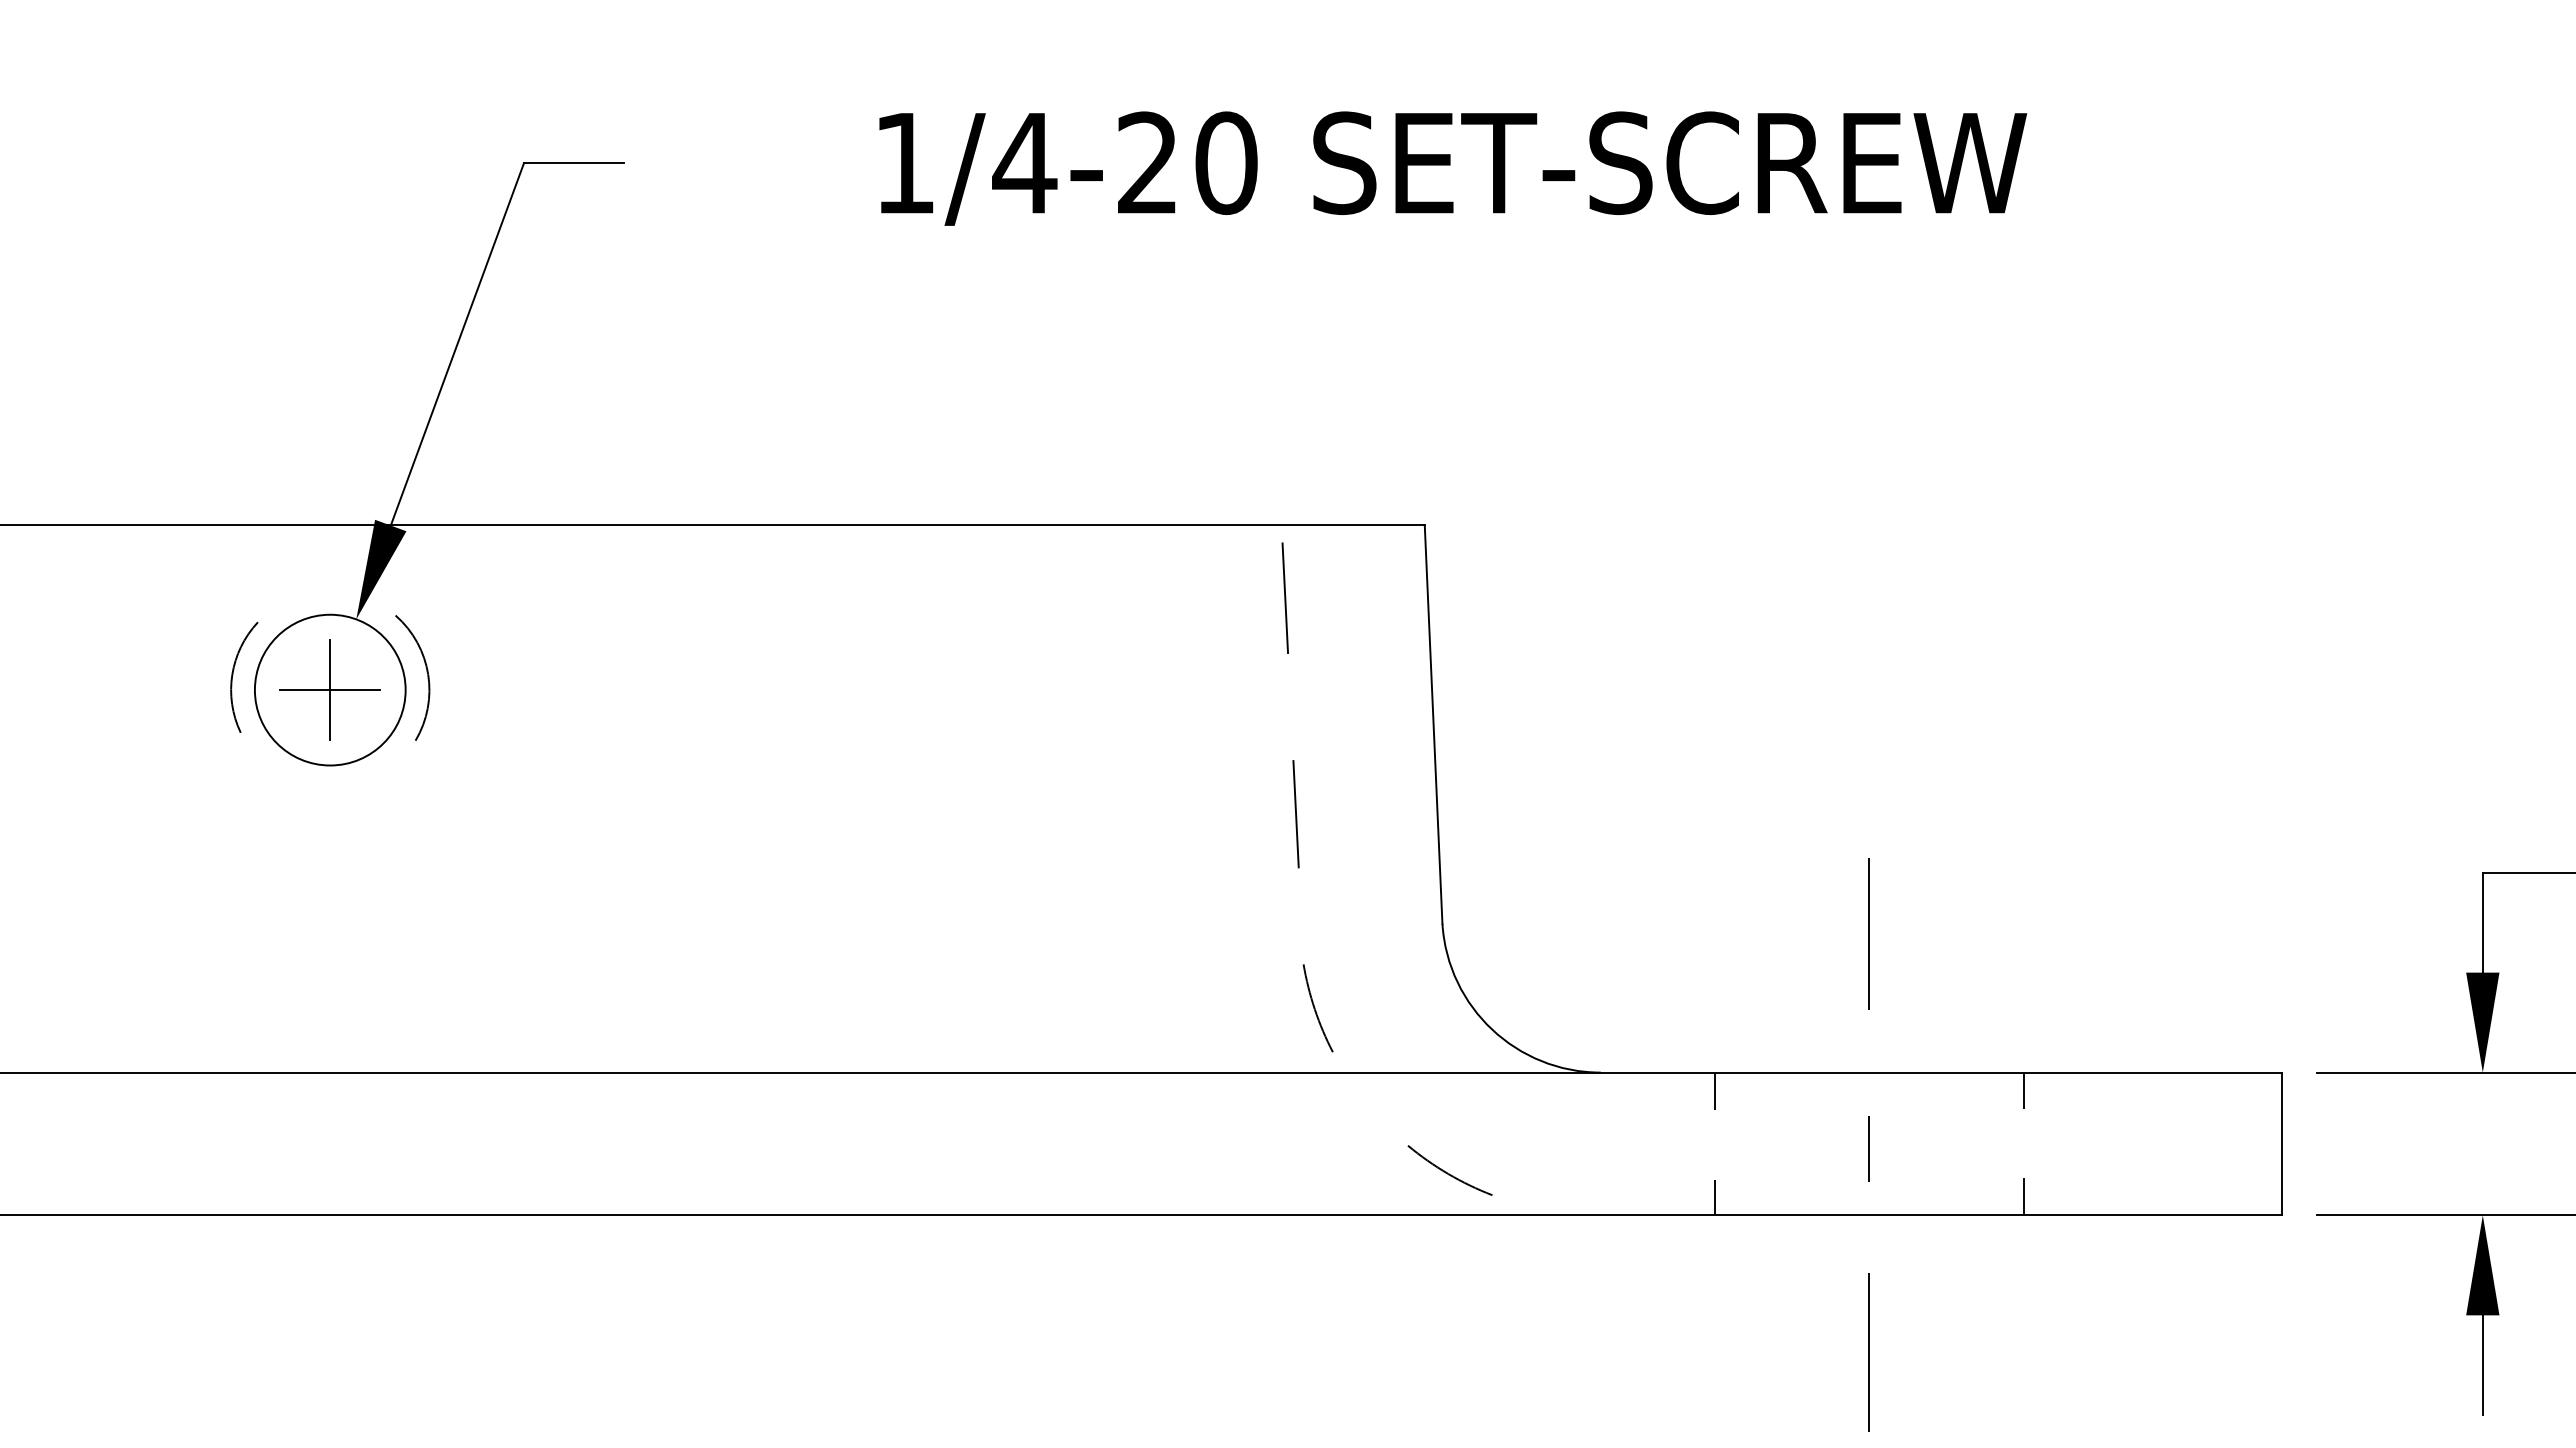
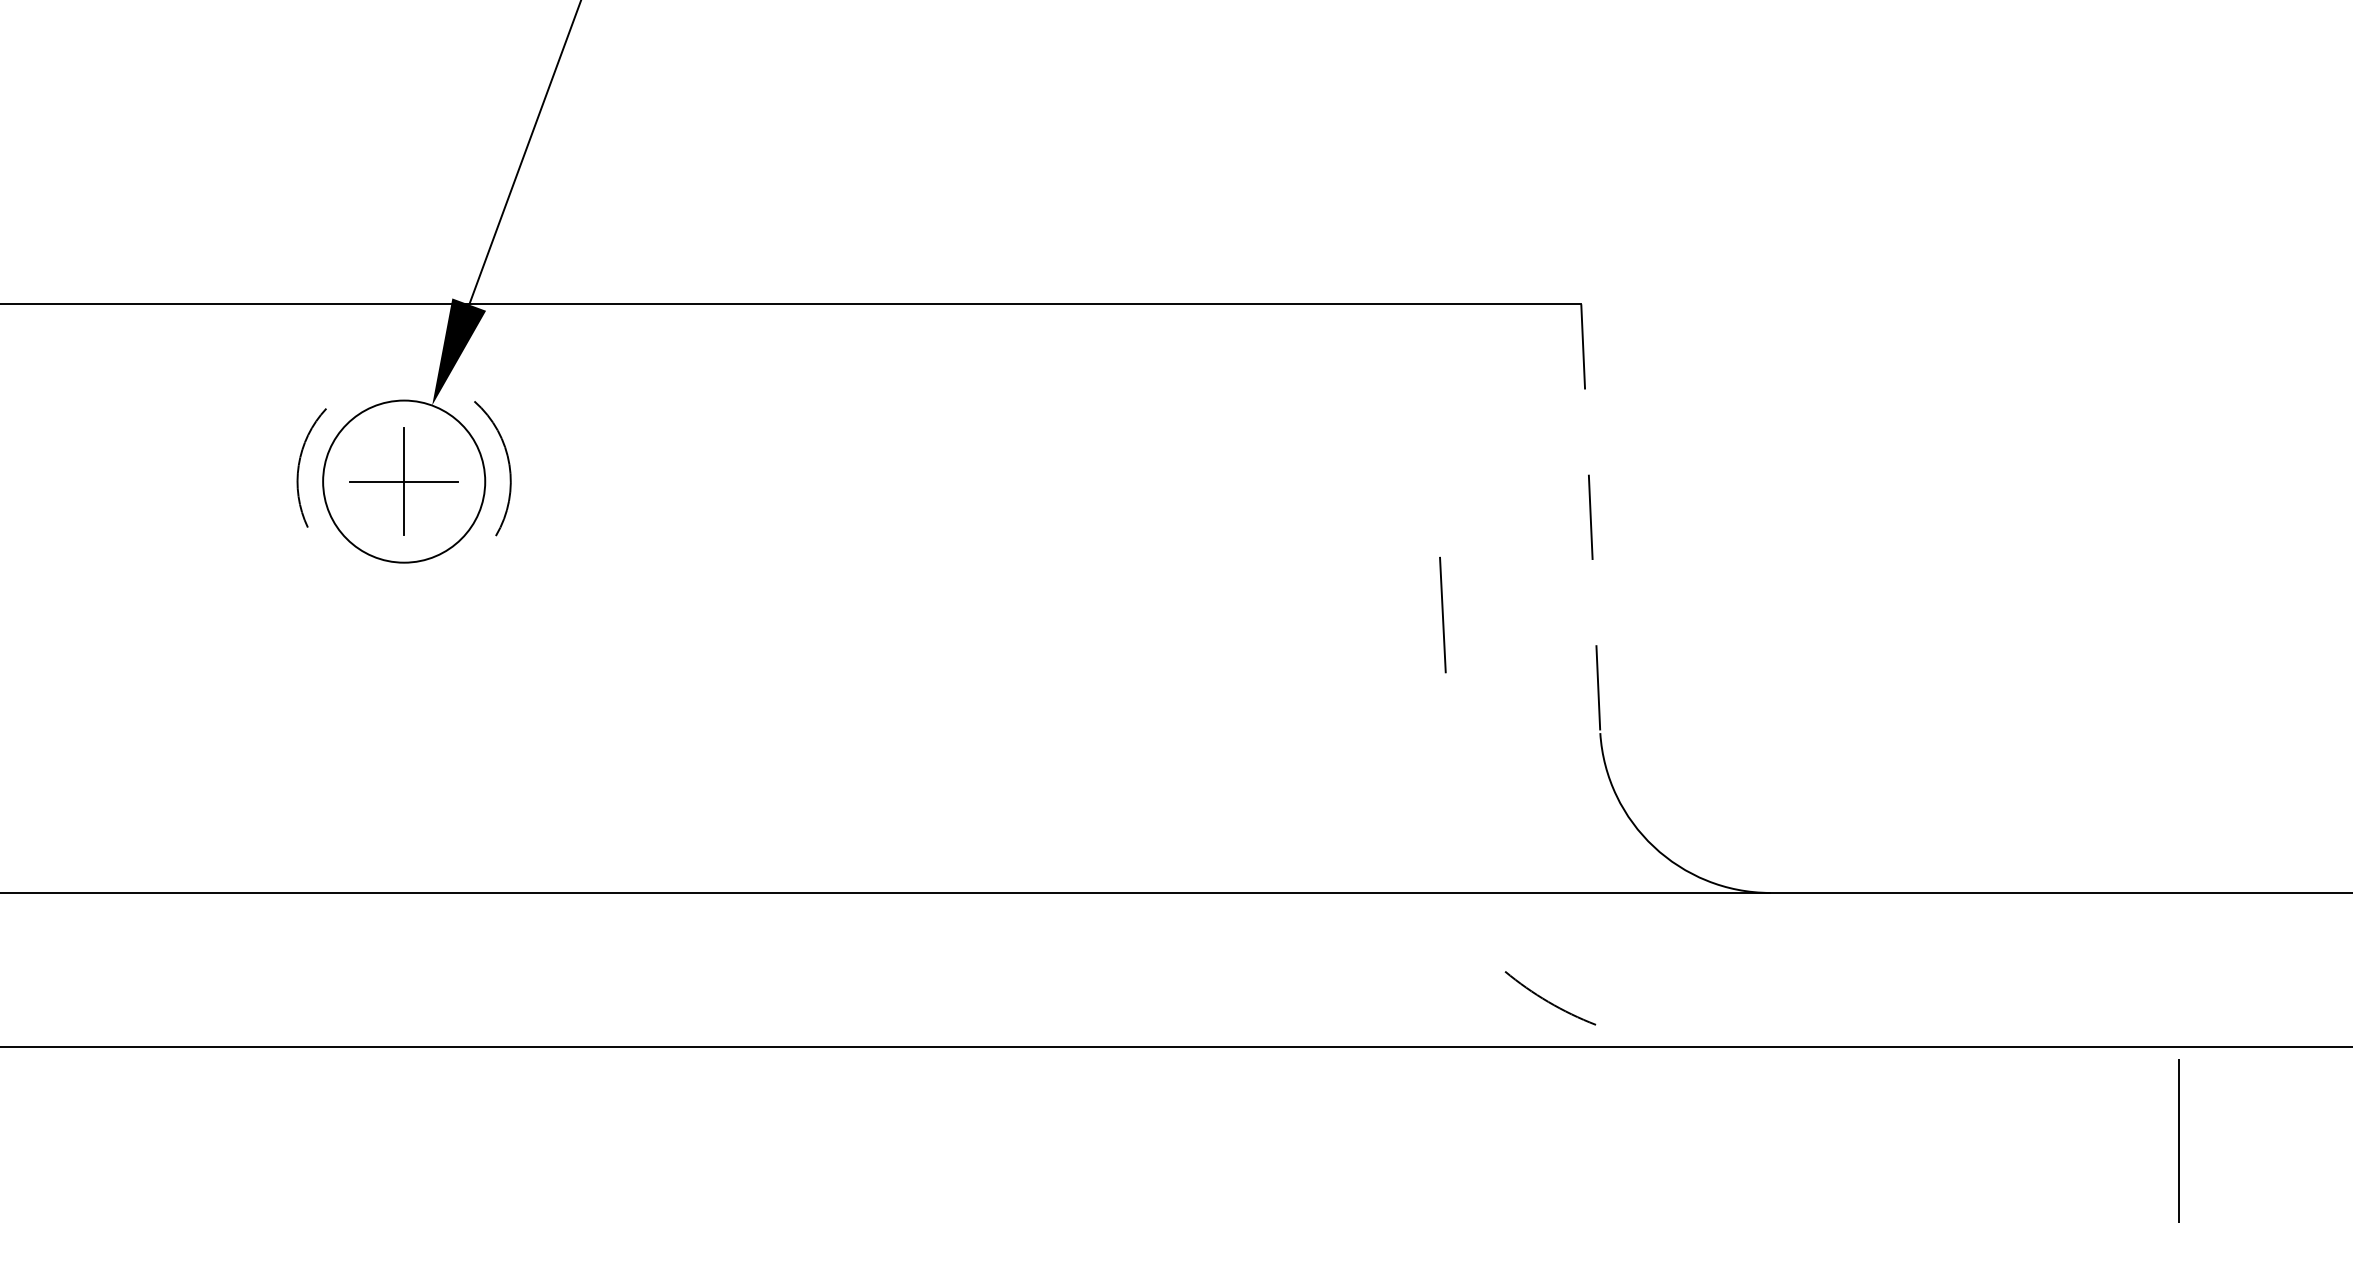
line: (1285, 597) -> (1431, 382), removed
line: (1433, 724) -> (1590, 518), solid -> dashed
line: (1868, 933) -> (2177, 1140), moved
arc: (1315, 1008) -> (1463, 824), removed
line: (2024, 1090) -> (2226, 912), removed
line: (1714, 1091) -> (1892, 913), removed
line: (1869, 1148) -> (2059, 974), removed
arc: (1447, 1172) -> (1547, 1000), moved
line: (2024, 1196) -> (2226, 1026), removed
line: (1714, 1197) -> (1892, 1027), removed
line: (1869, 1352) -> (2059, 1194), removed

